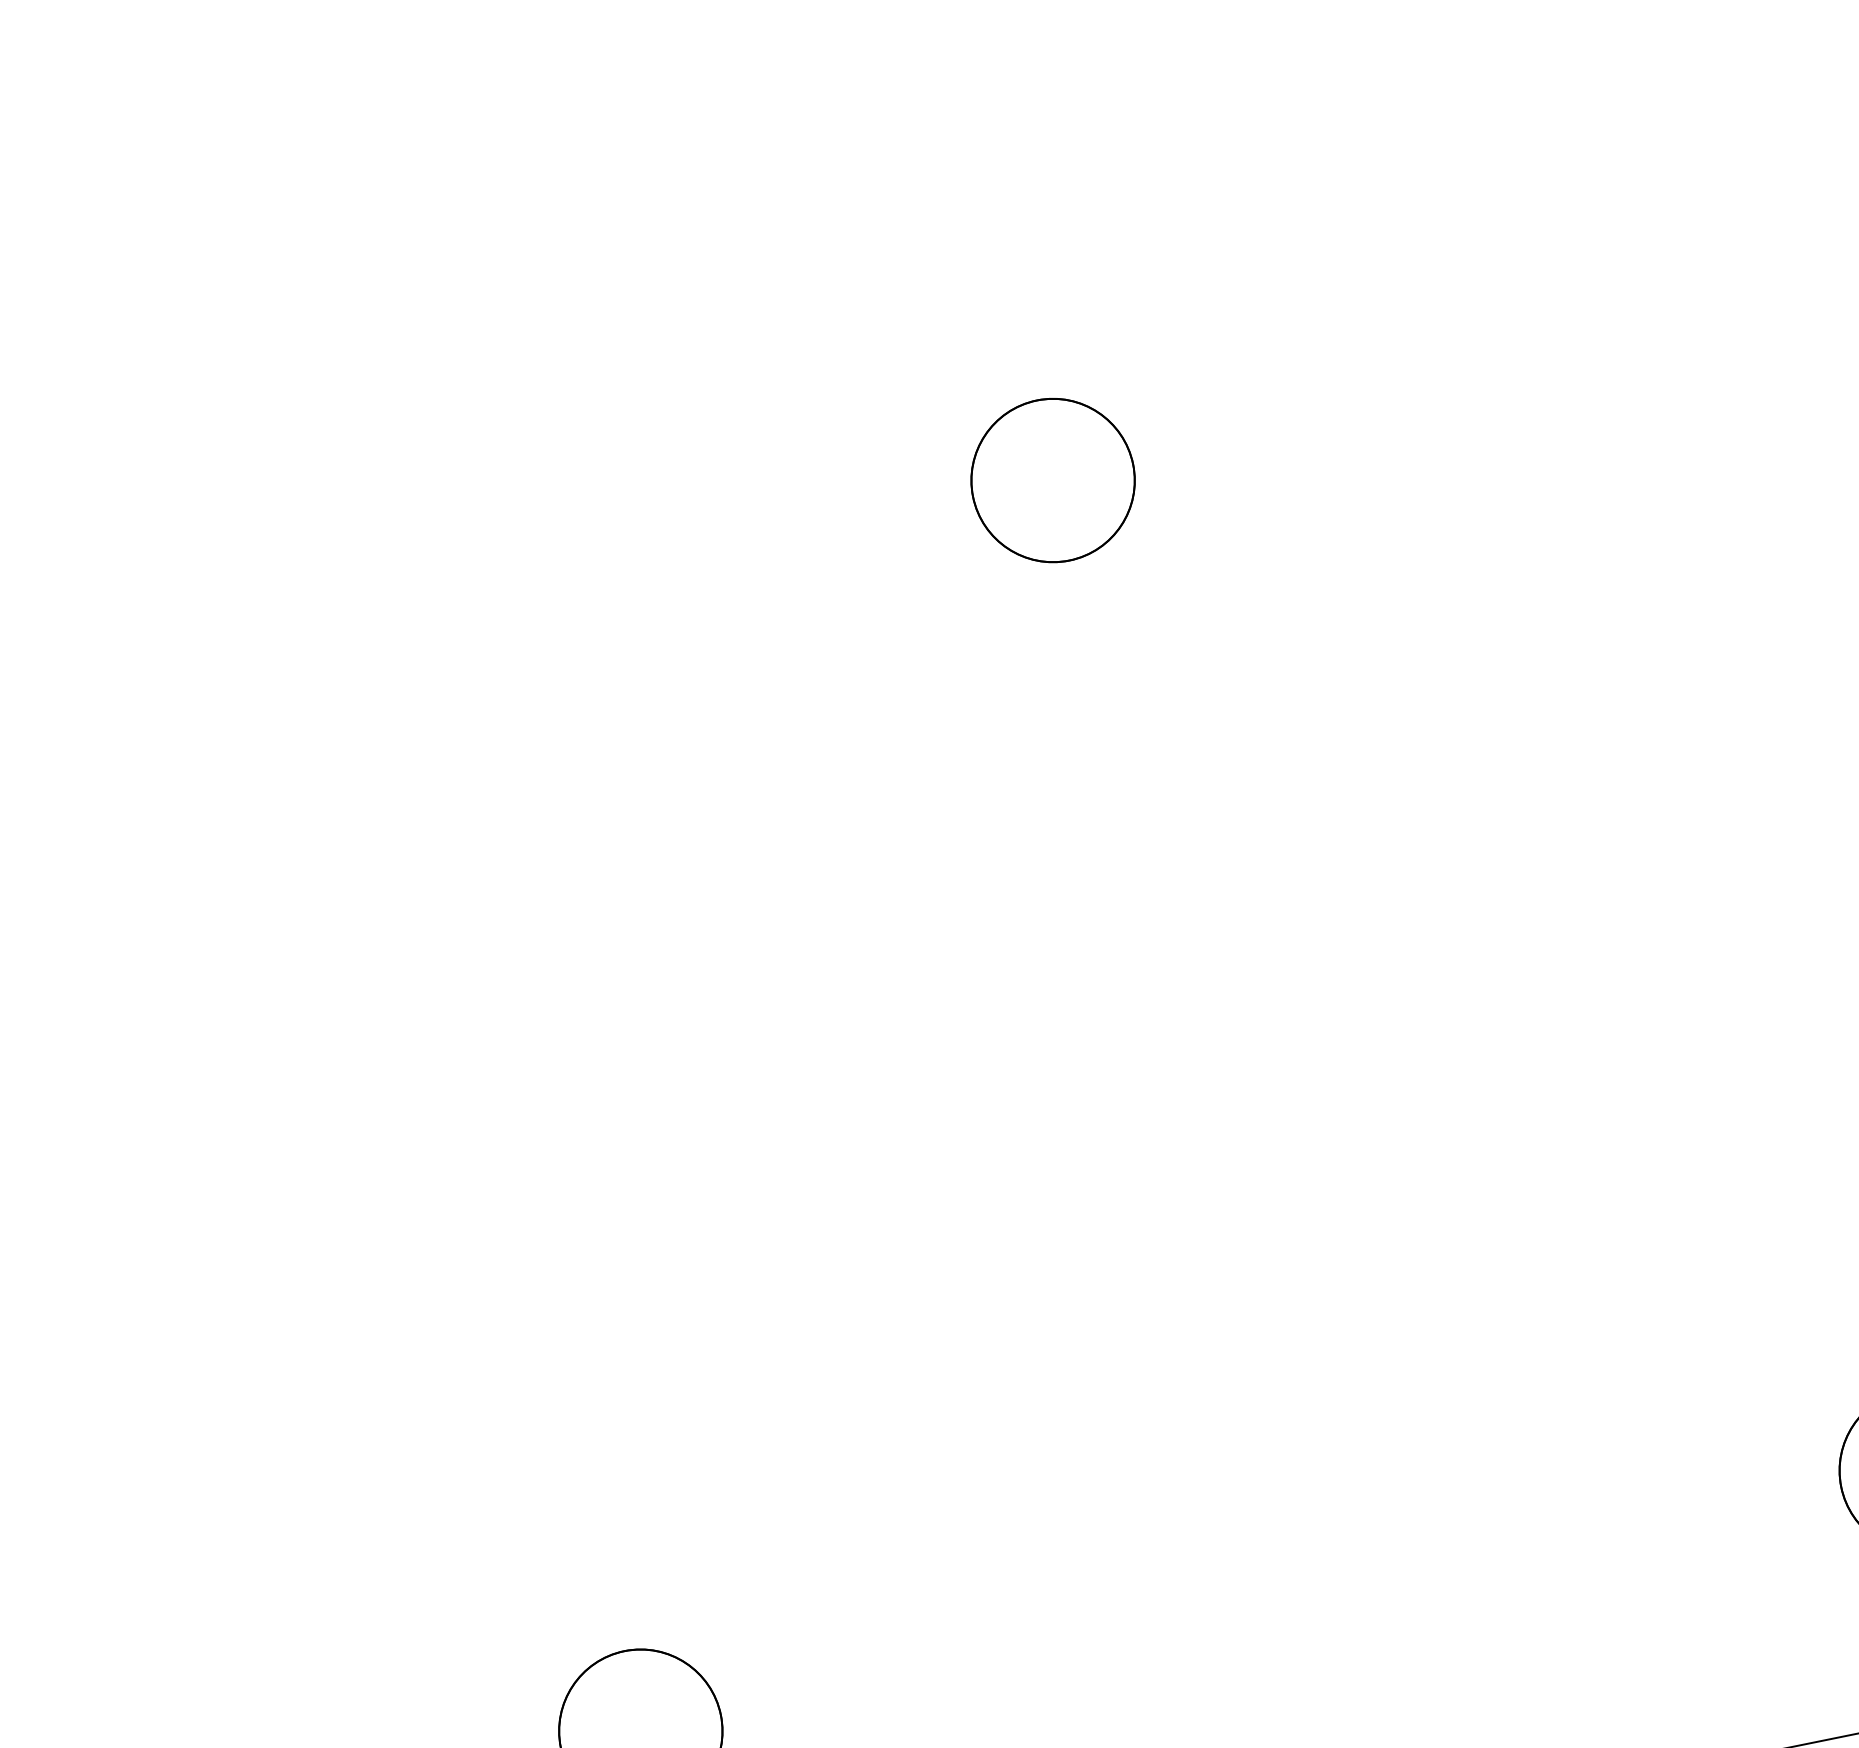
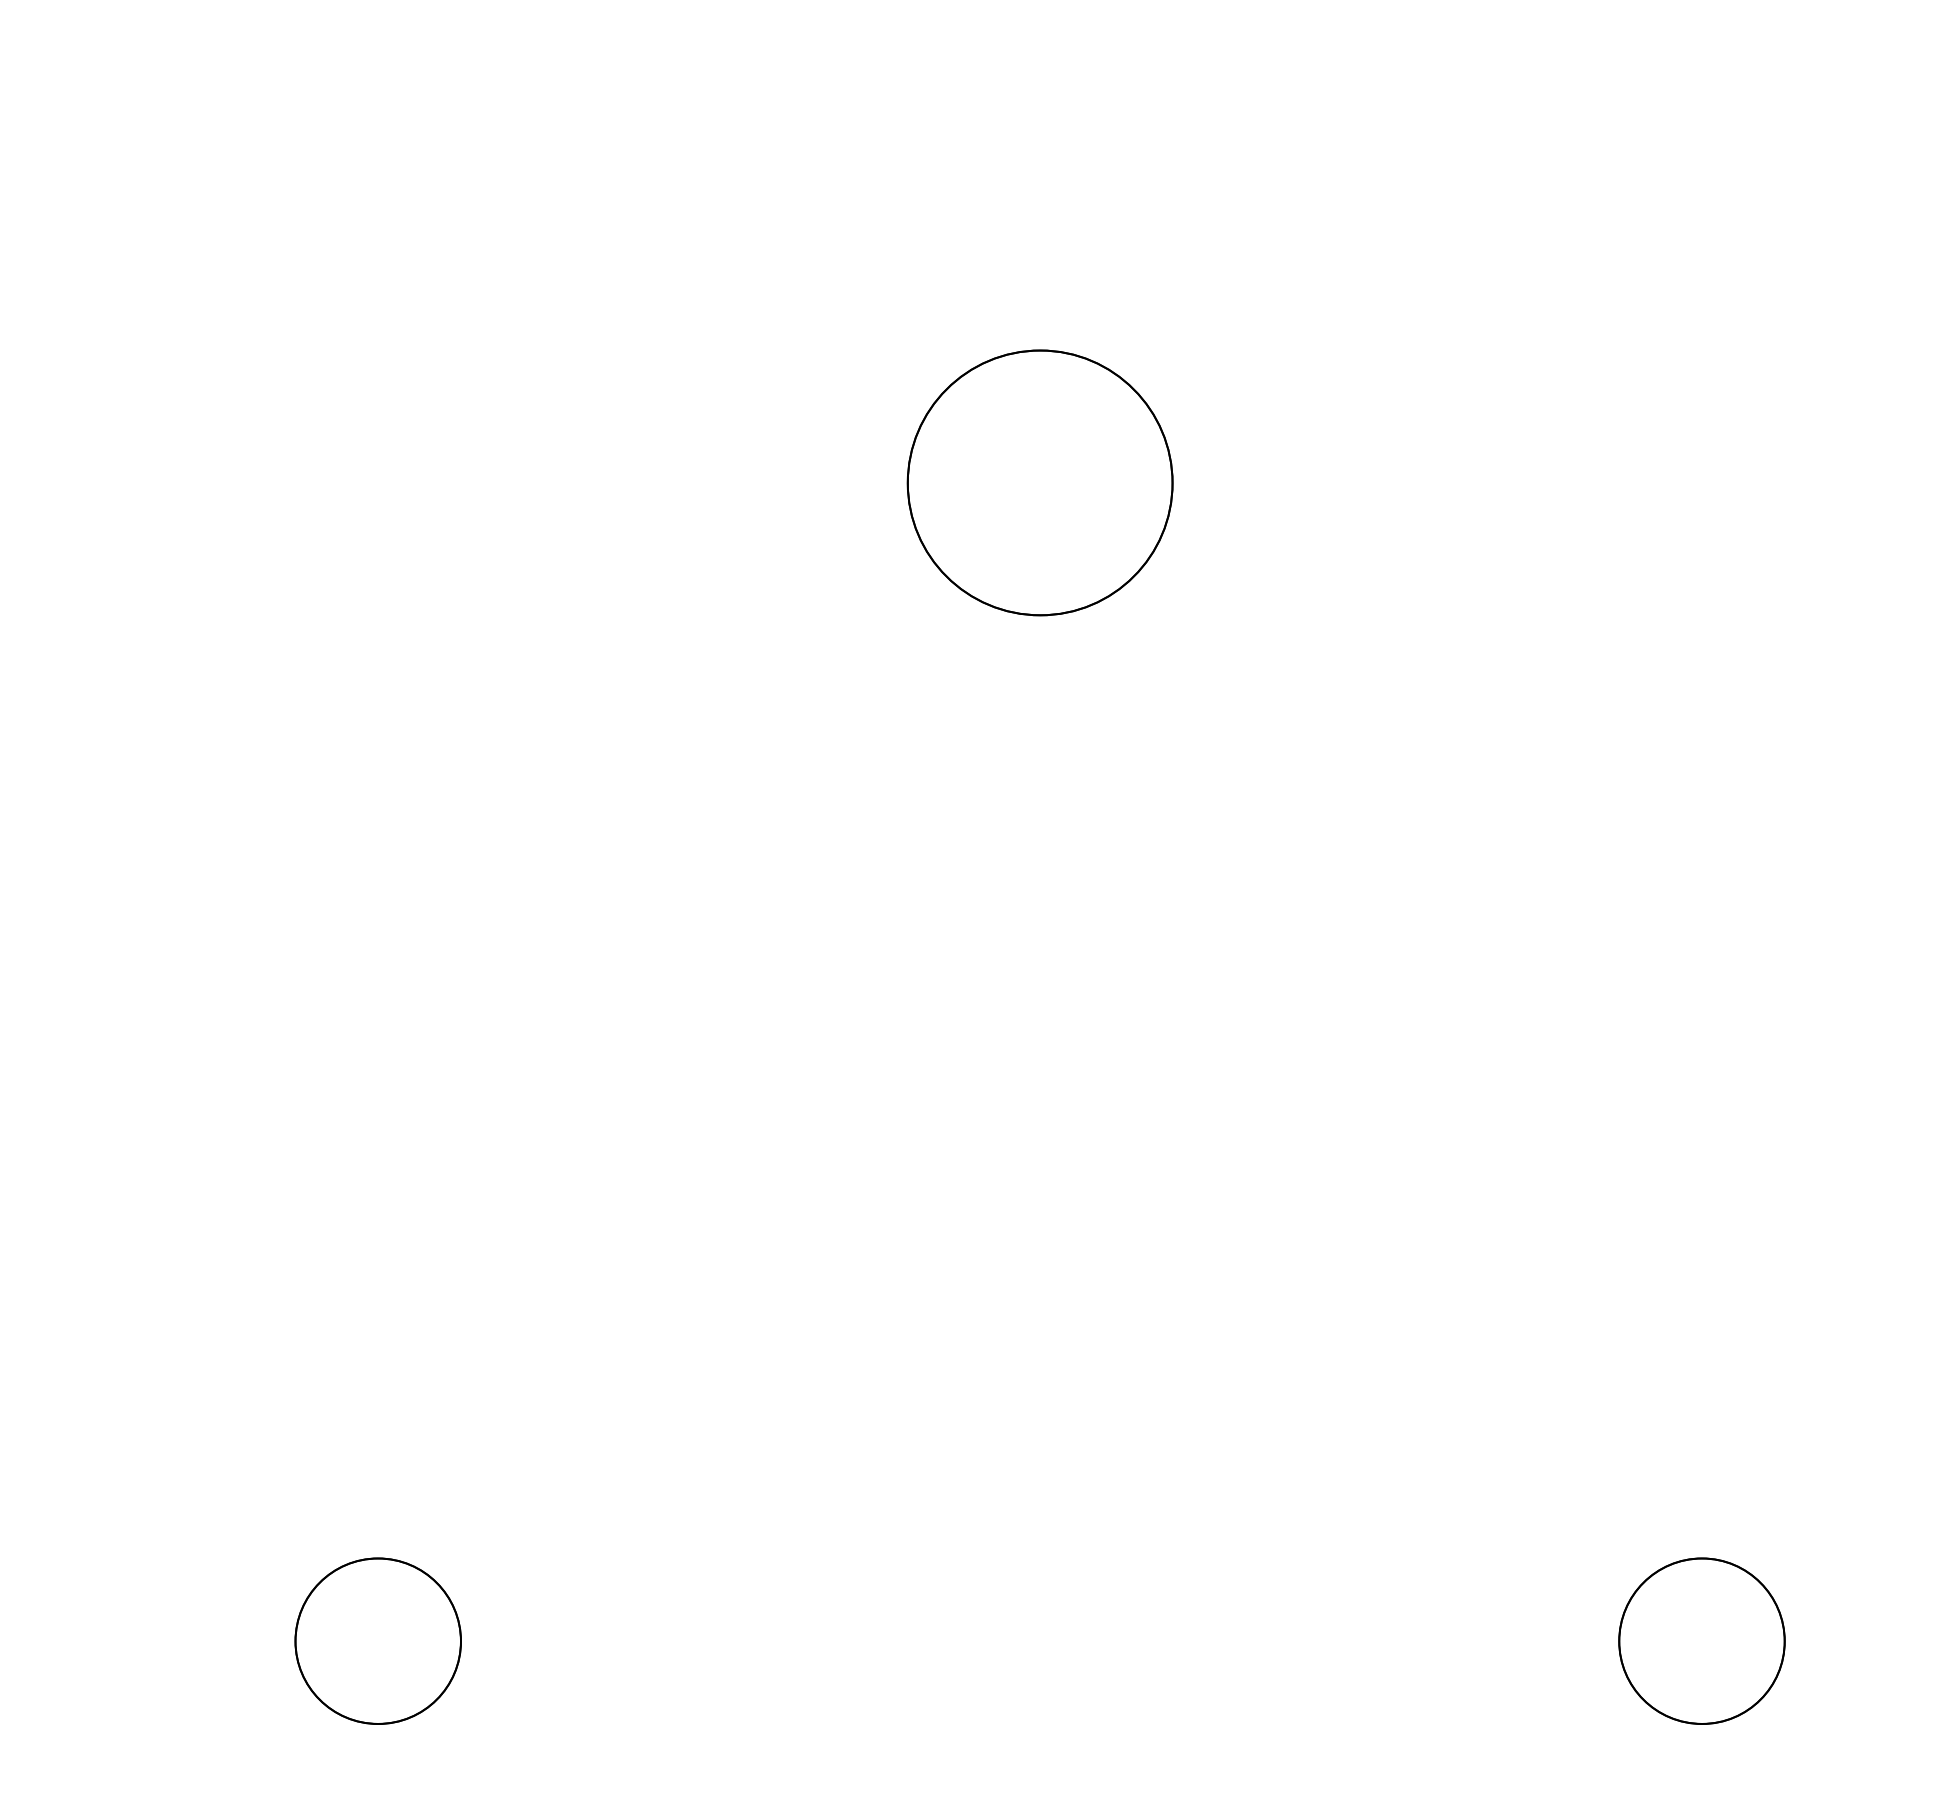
part: (1052, 480) -> (1039, 482), size x1.6

